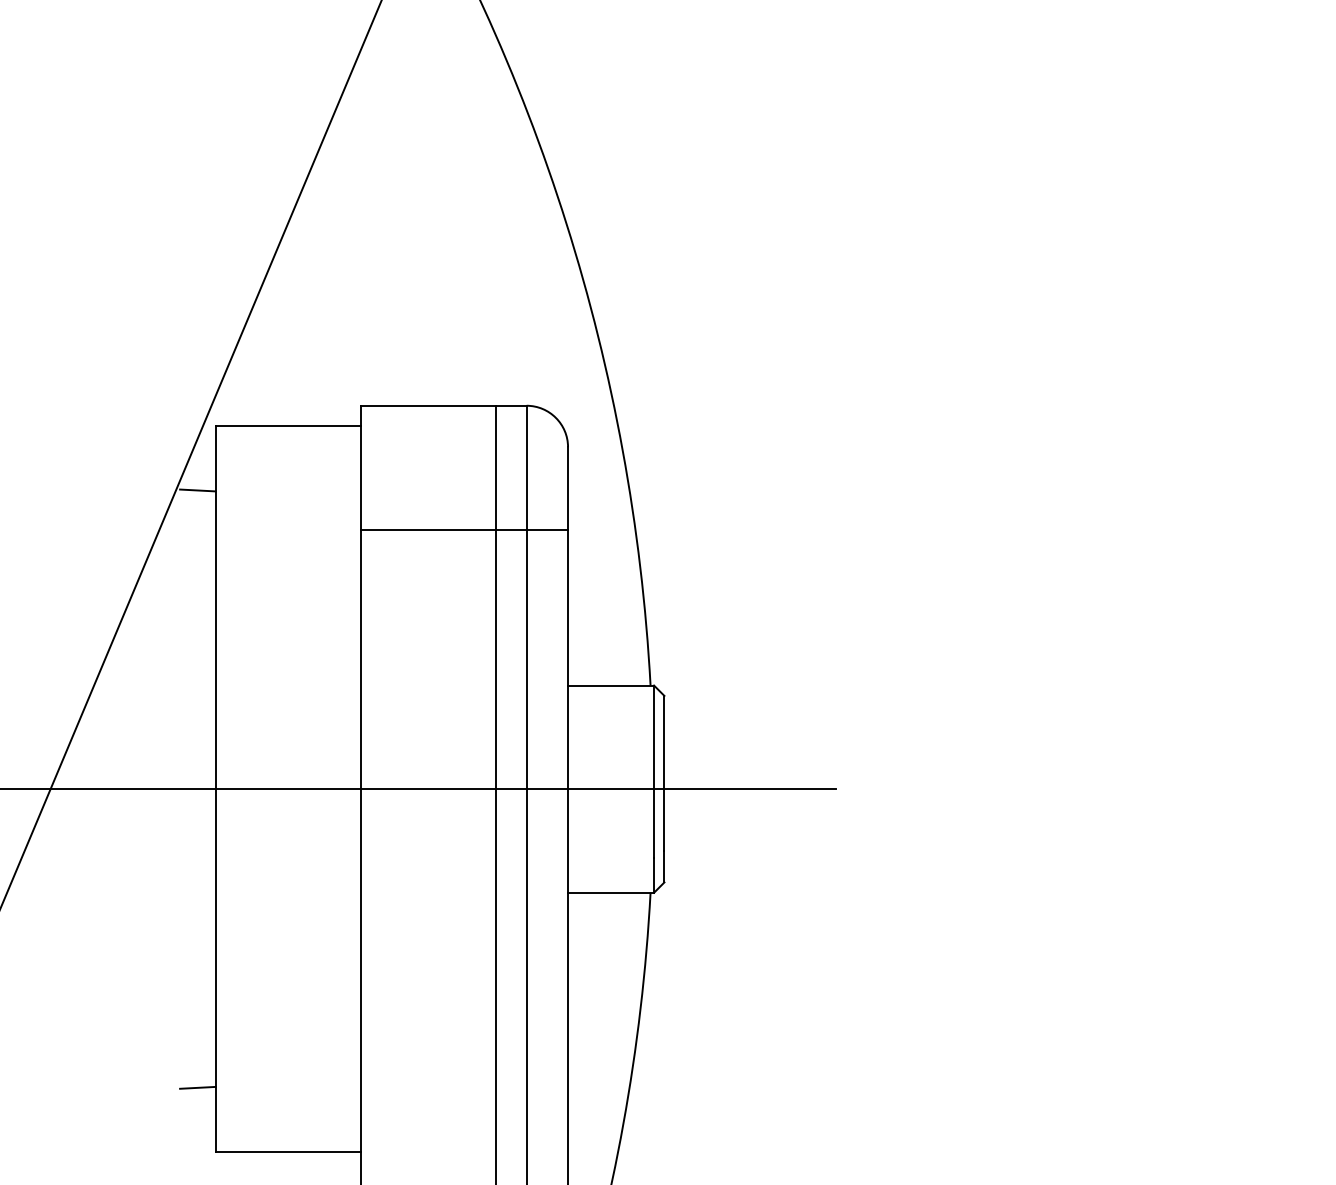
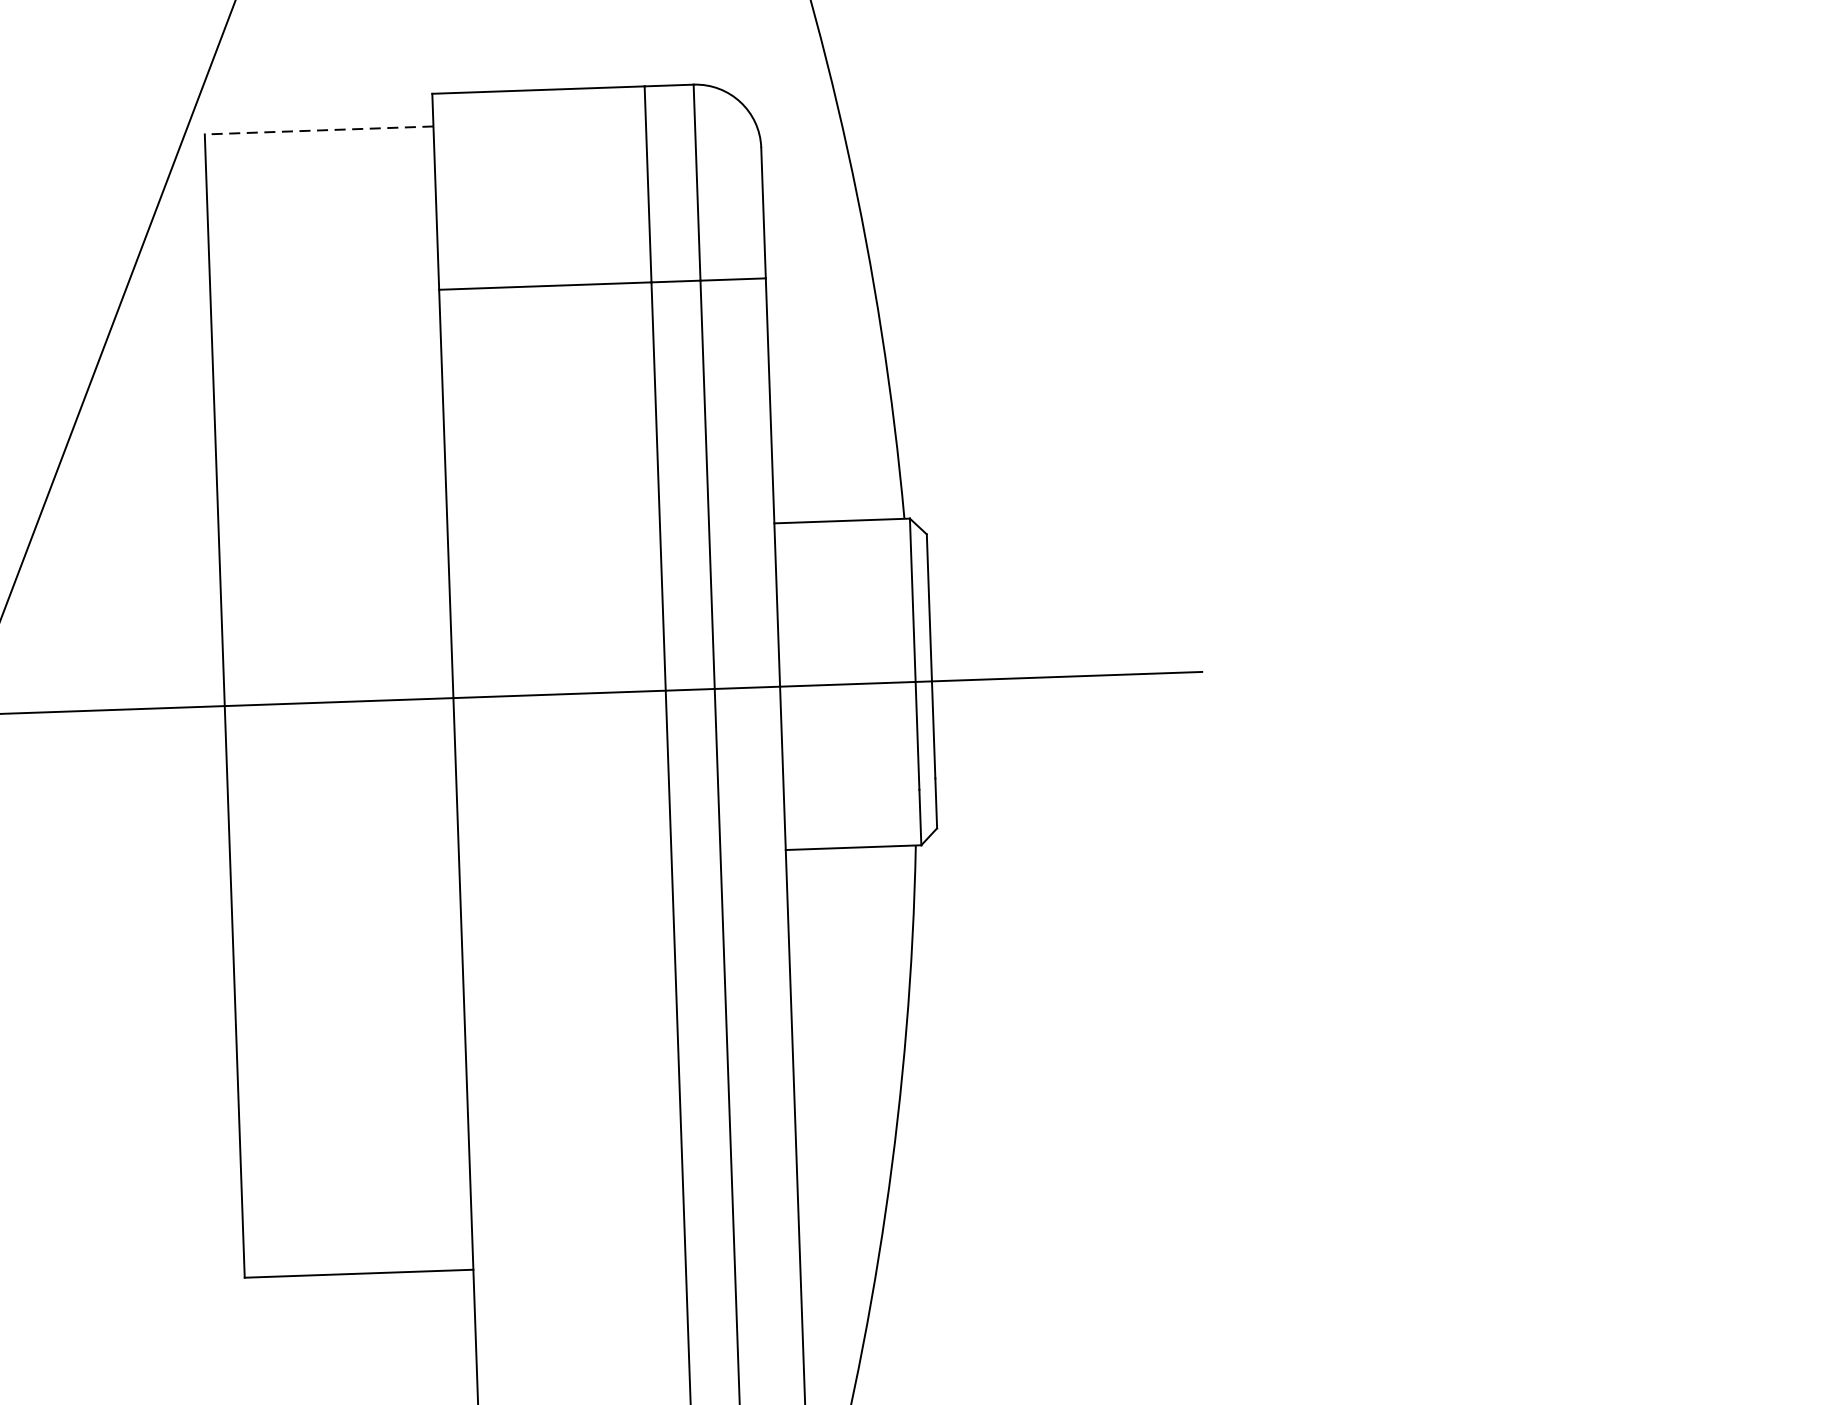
line: (288, 426) -> (319, 130), solid -> dashed
line: (197, 490) -> (179, 236), removed
line: (197, 1087) -> (212, 1177), removed

